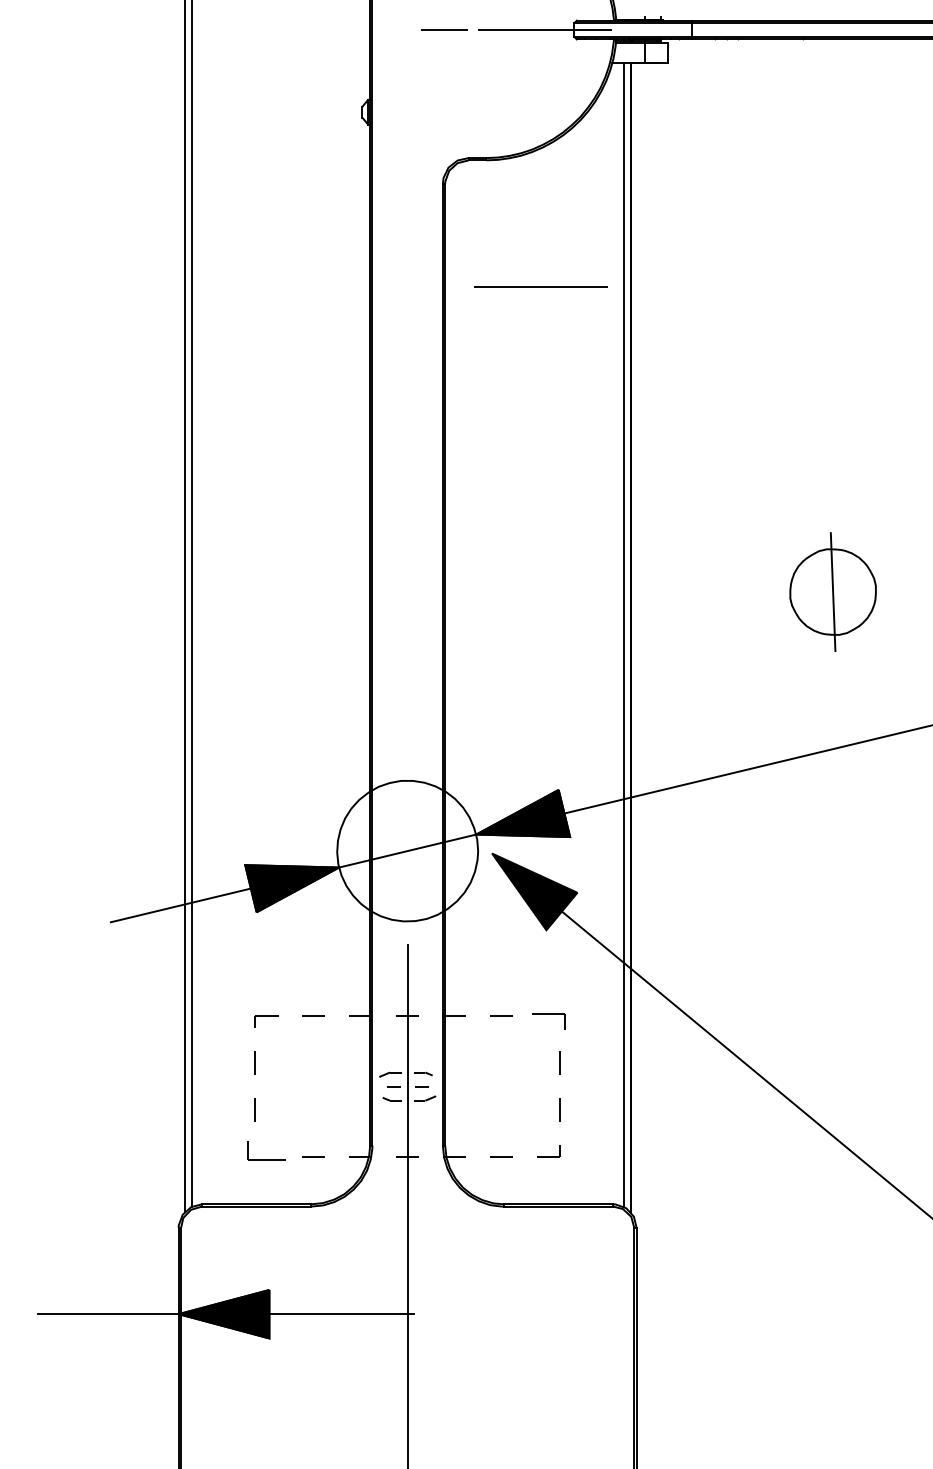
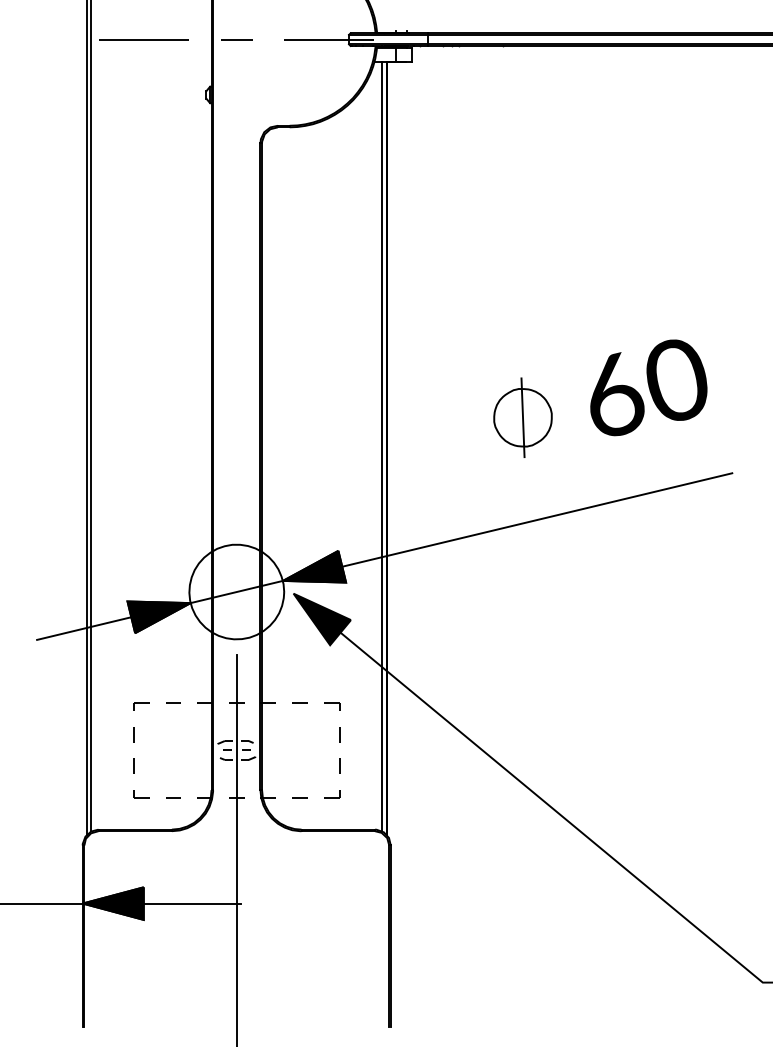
line: (444, 29) -> (236, 39), moved
line: (539, 286) -> (143, 39), moved
part: (549, 1021) -> (332, 706), size x0.71
part: (266, 1152) -> (141, 794), size x0.62

